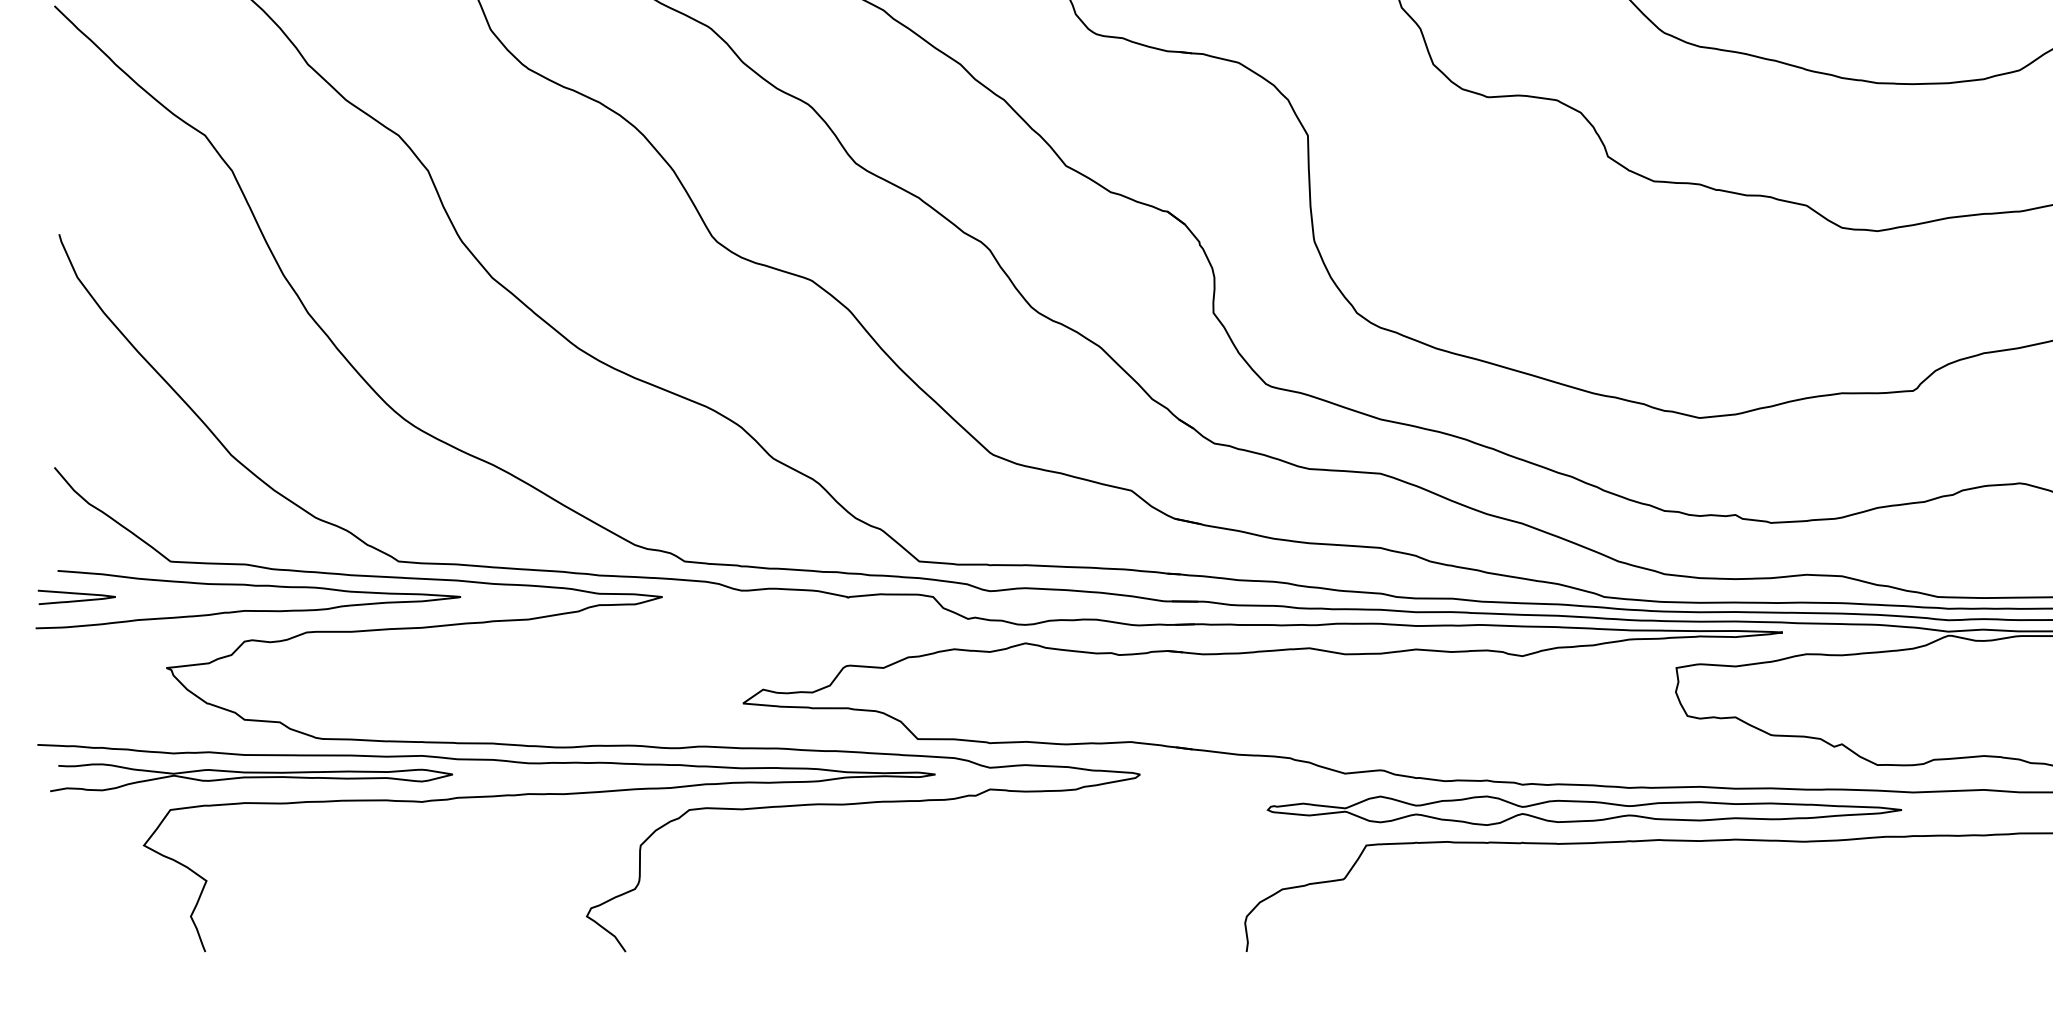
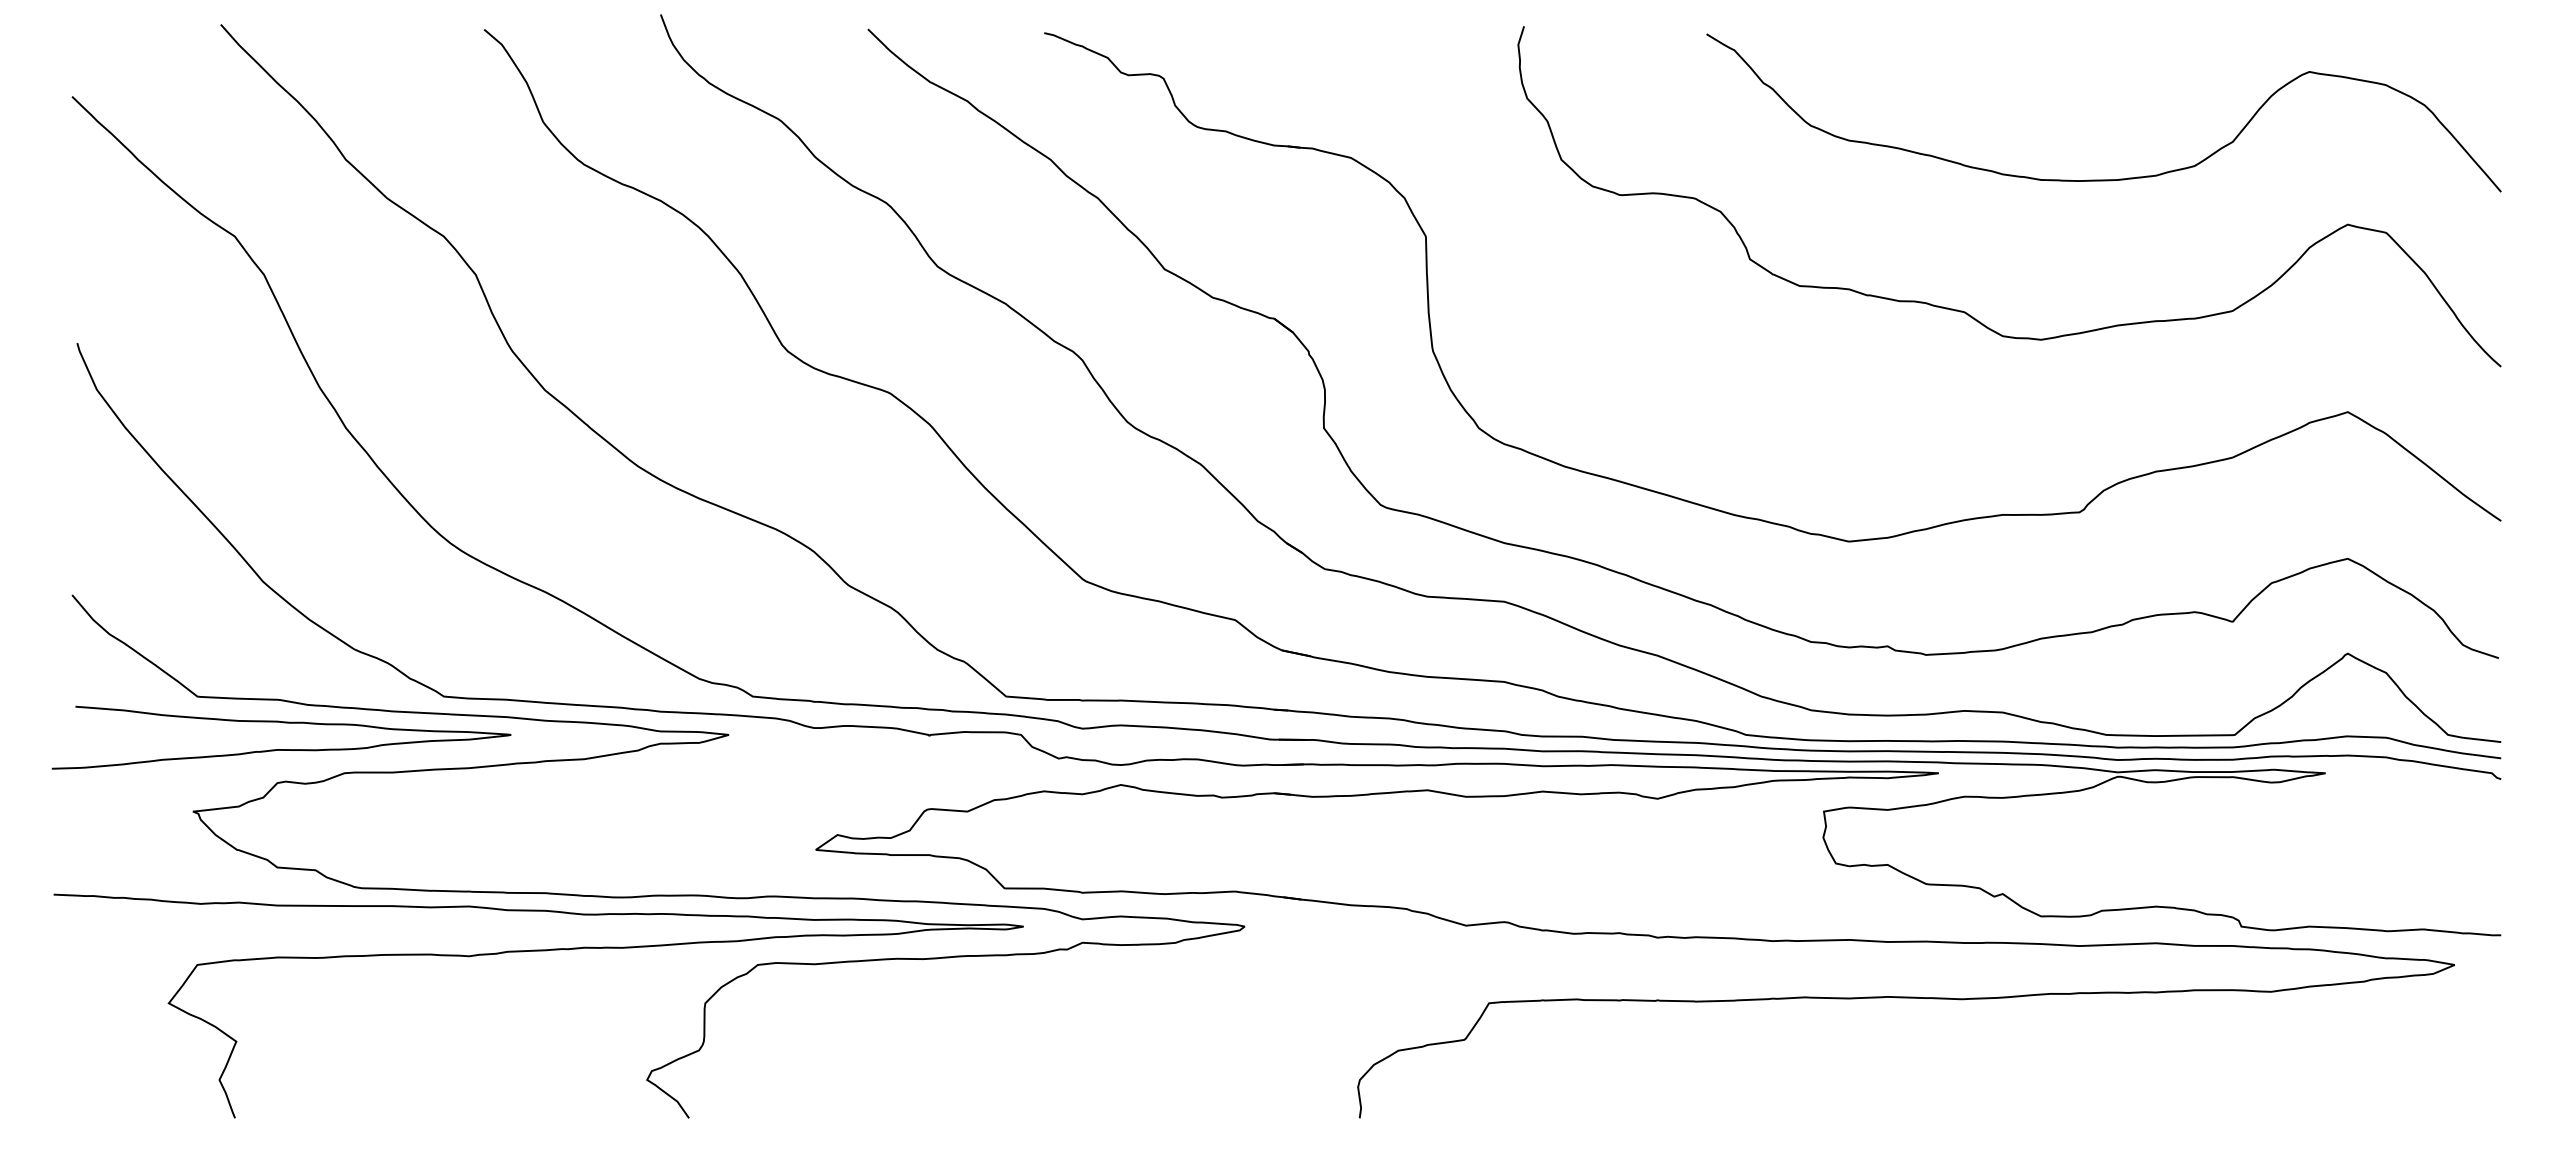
curve: (77, 594) -> (96, 732), removed
curve: (251, 777) -> (284, 929), removed
part: (1584, 810) -> (1724, 965), removed

